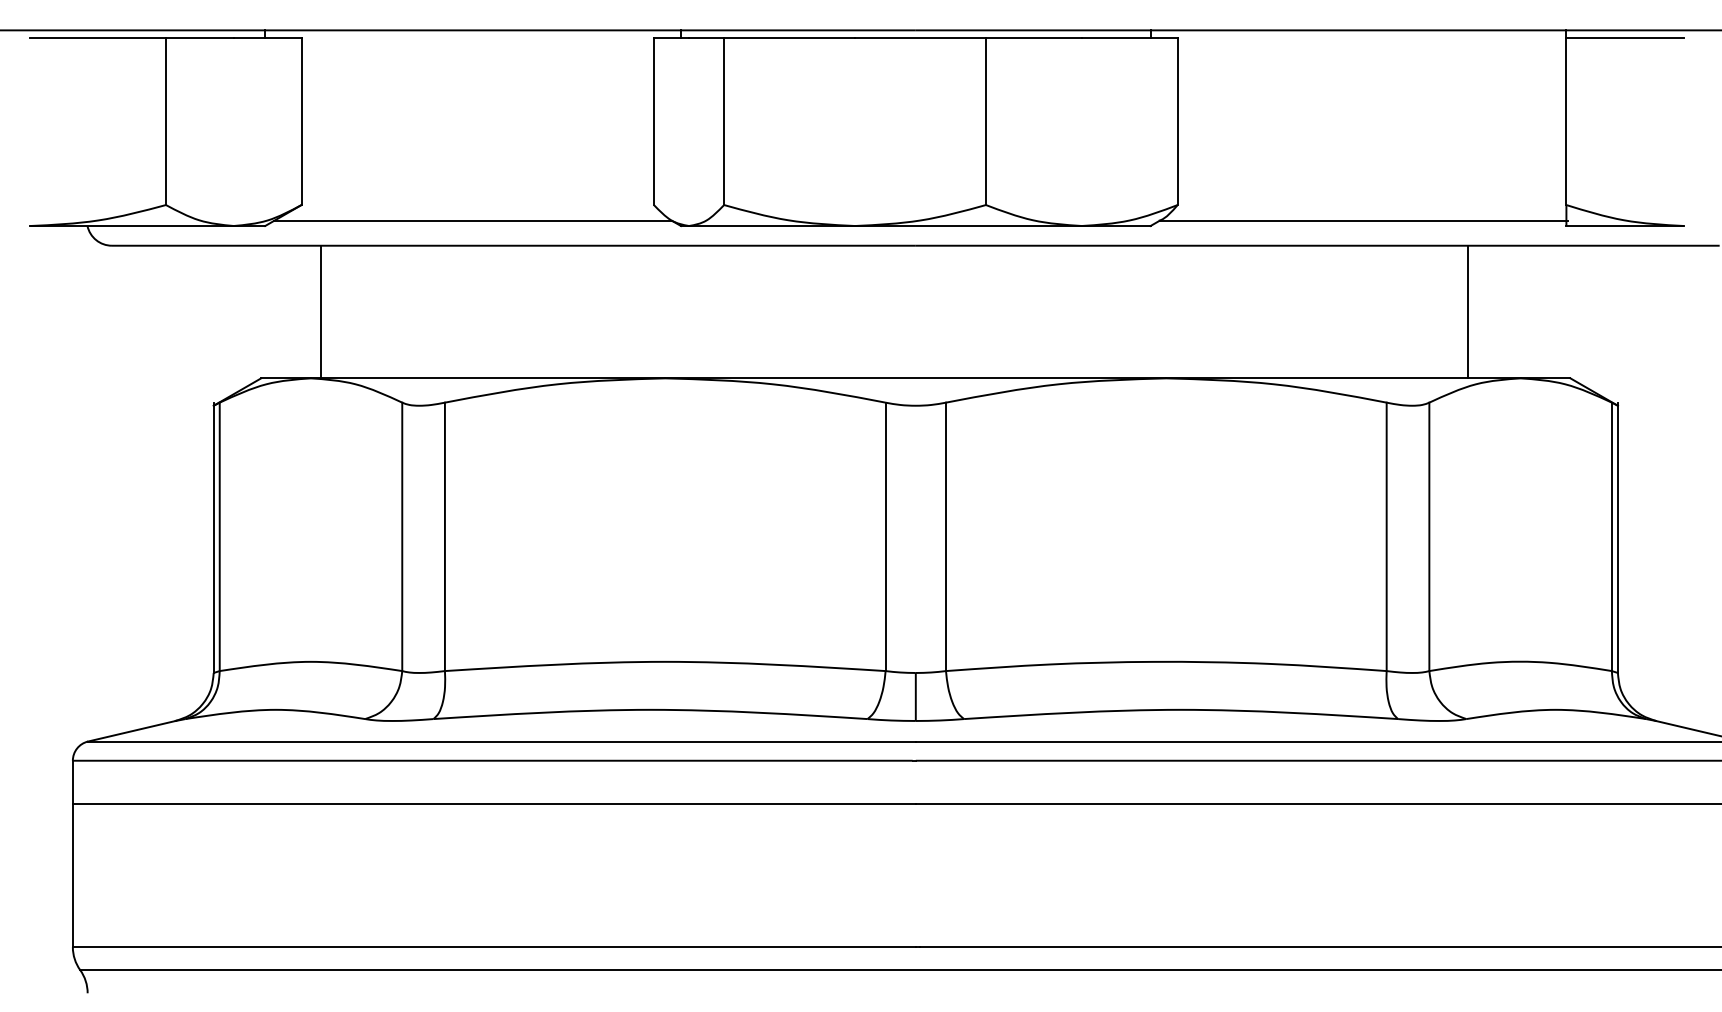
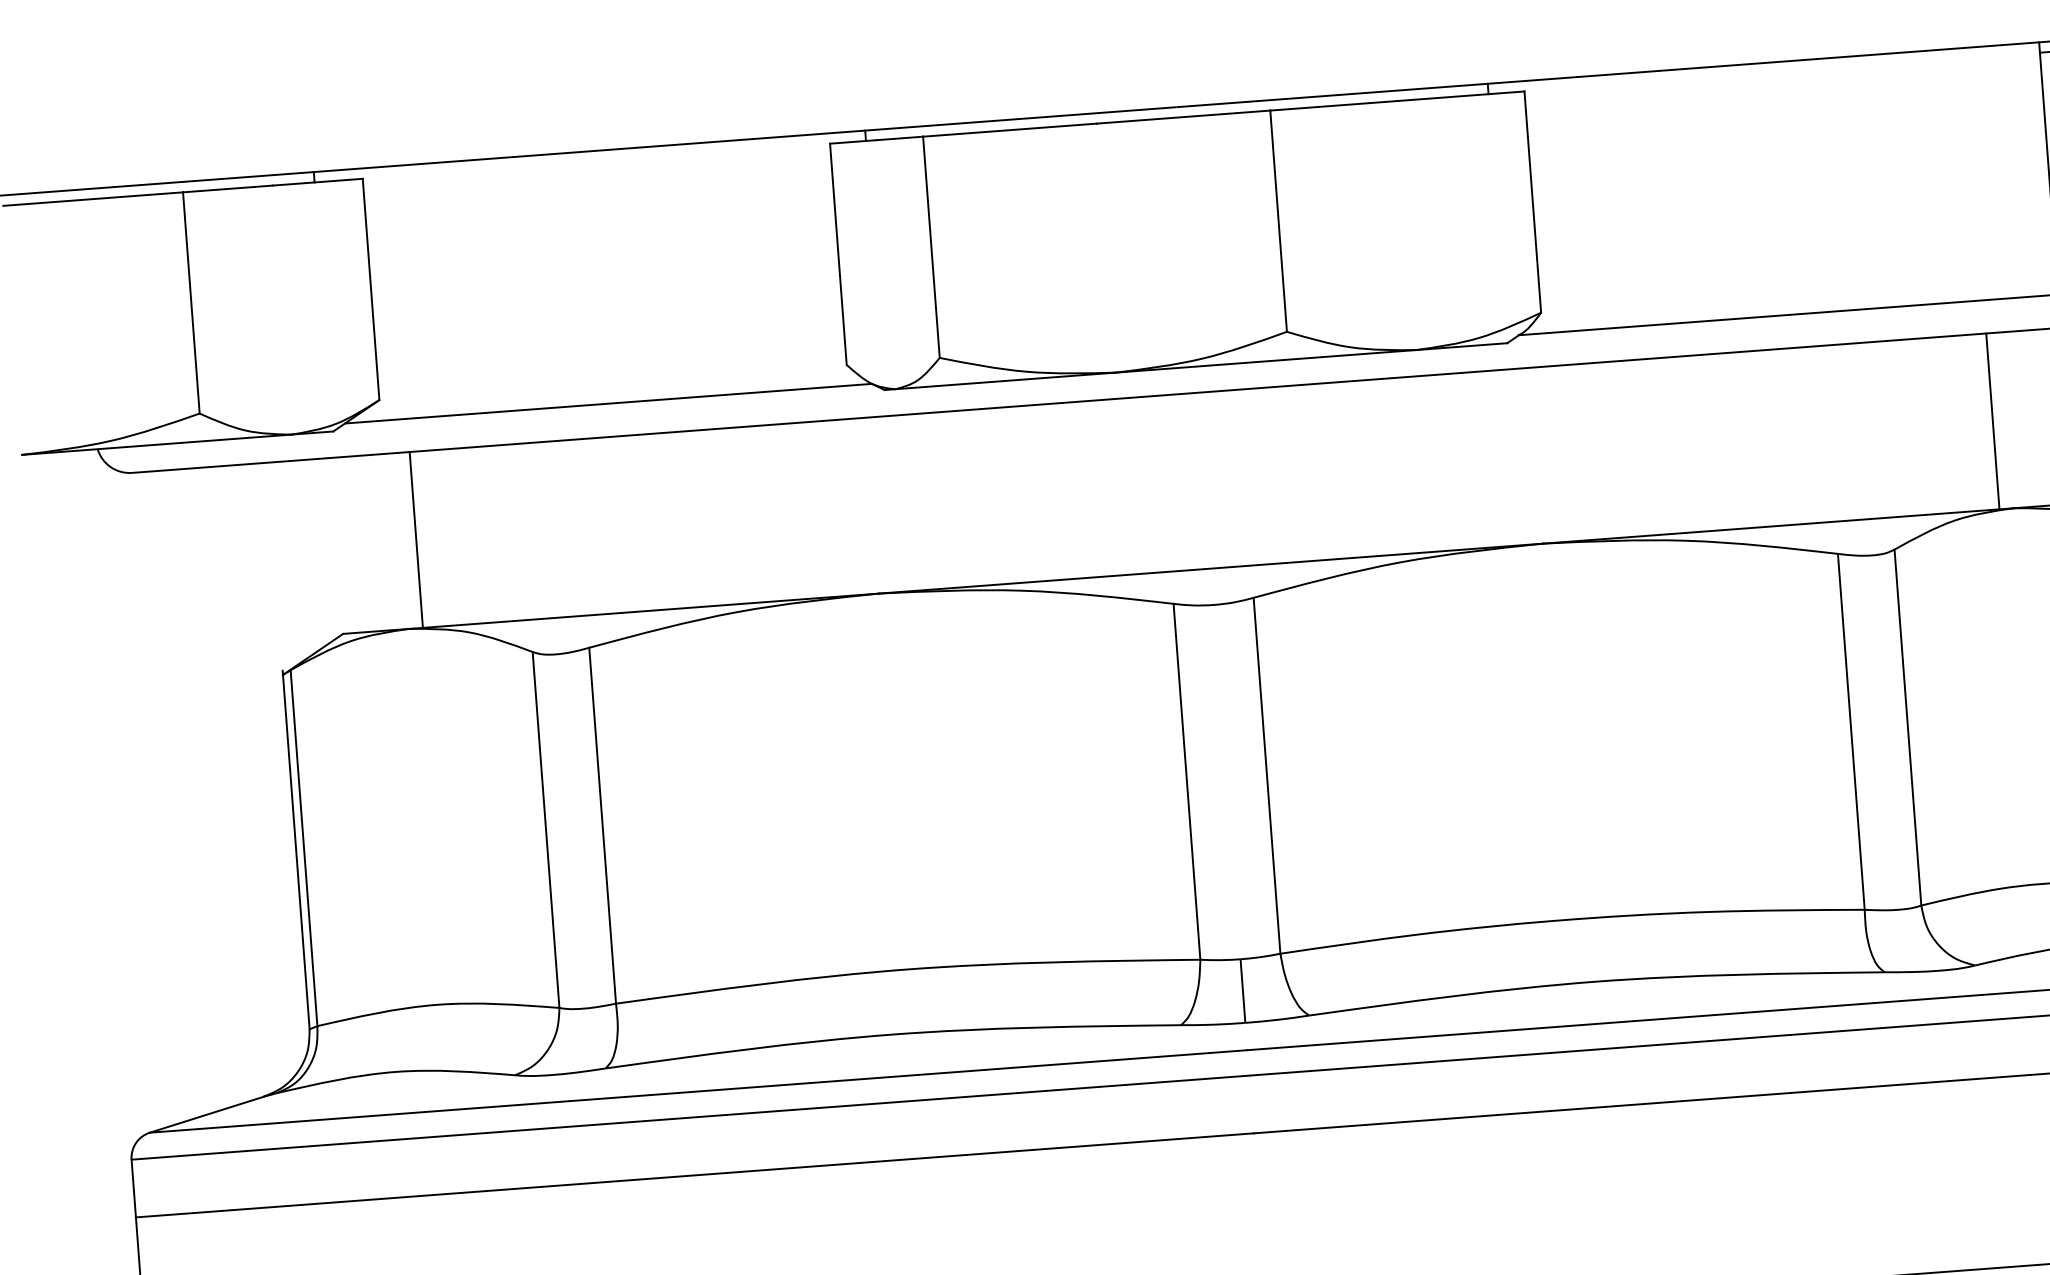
line: (1468, 311) -> (1993, 420), moved

